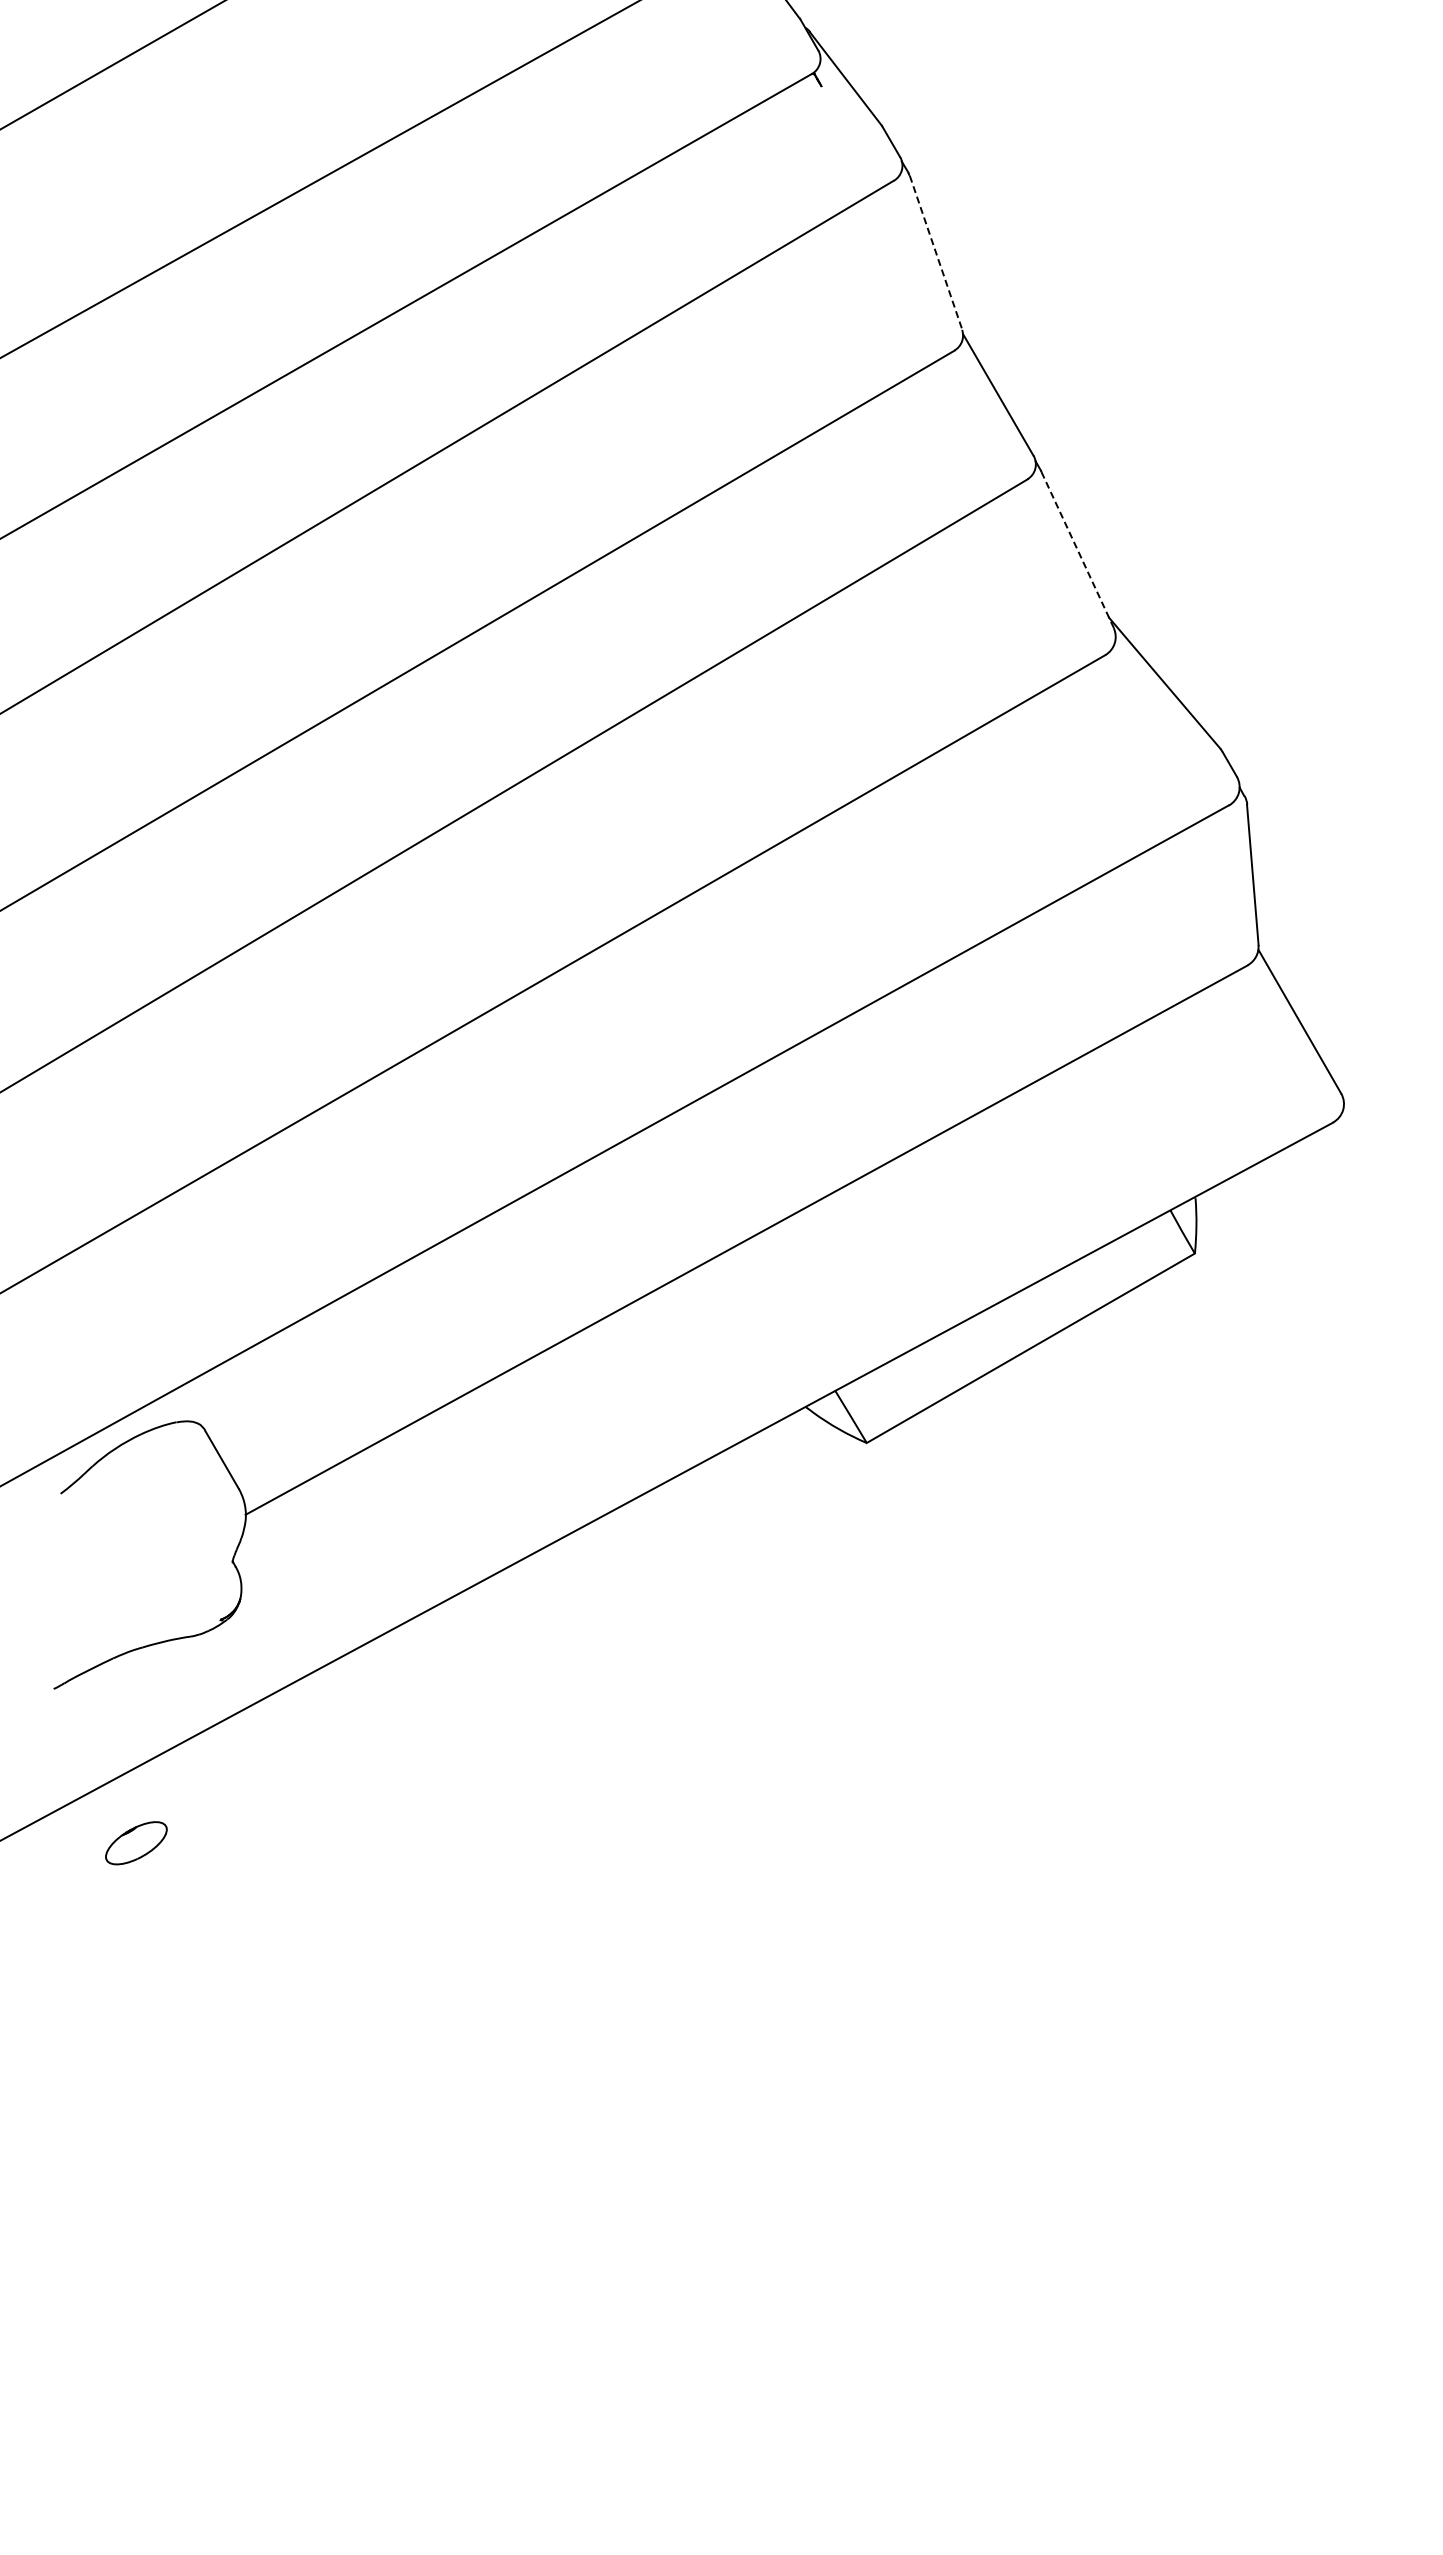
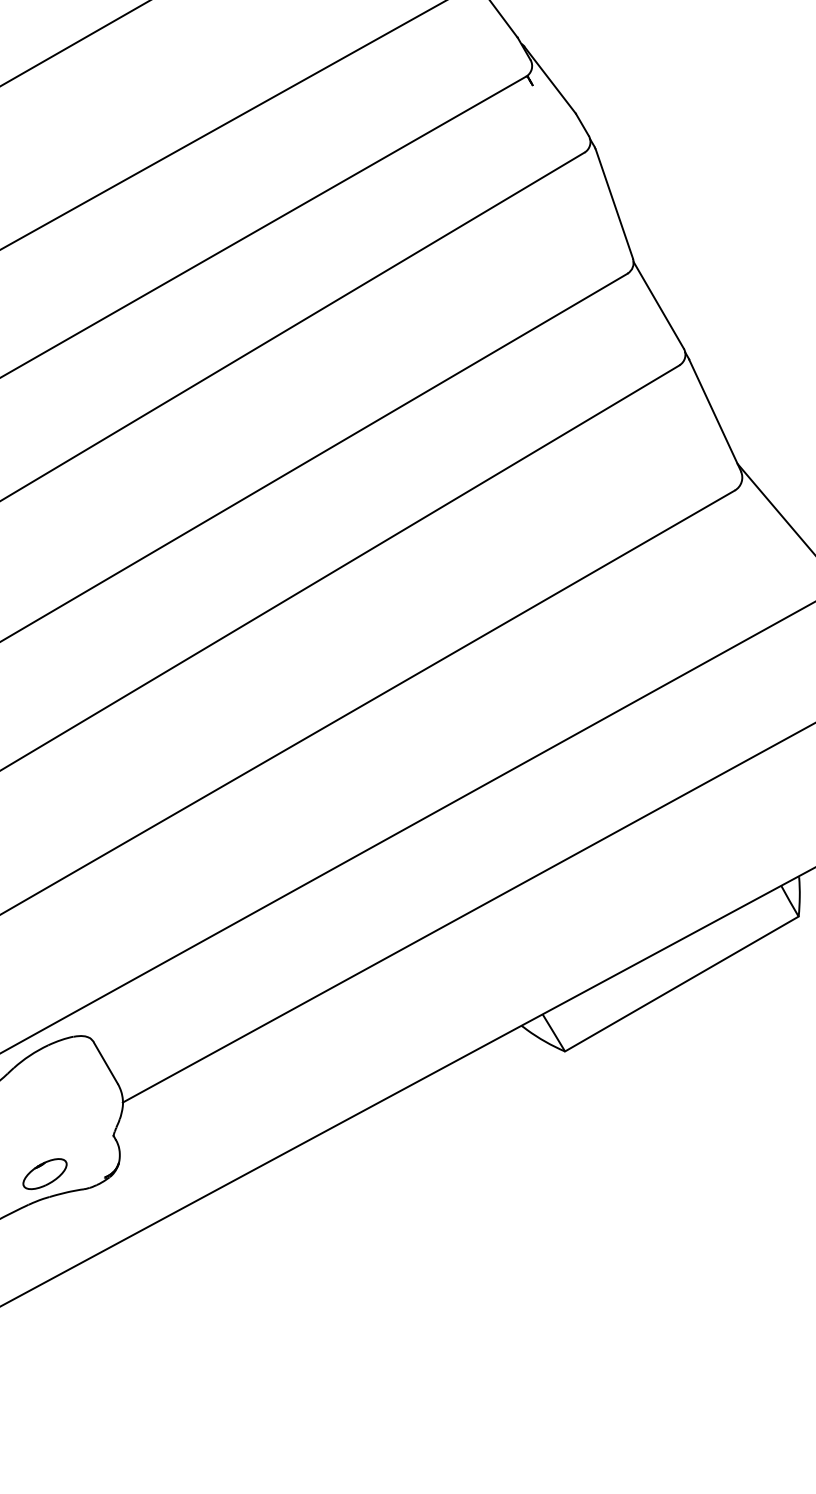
line: (936, 253) -> (614, 204), dashed -> solid
line: (1077, 550) -> (715, 416), dashed -> solid
part: (136, 1843) -> (45, 1174), moved

